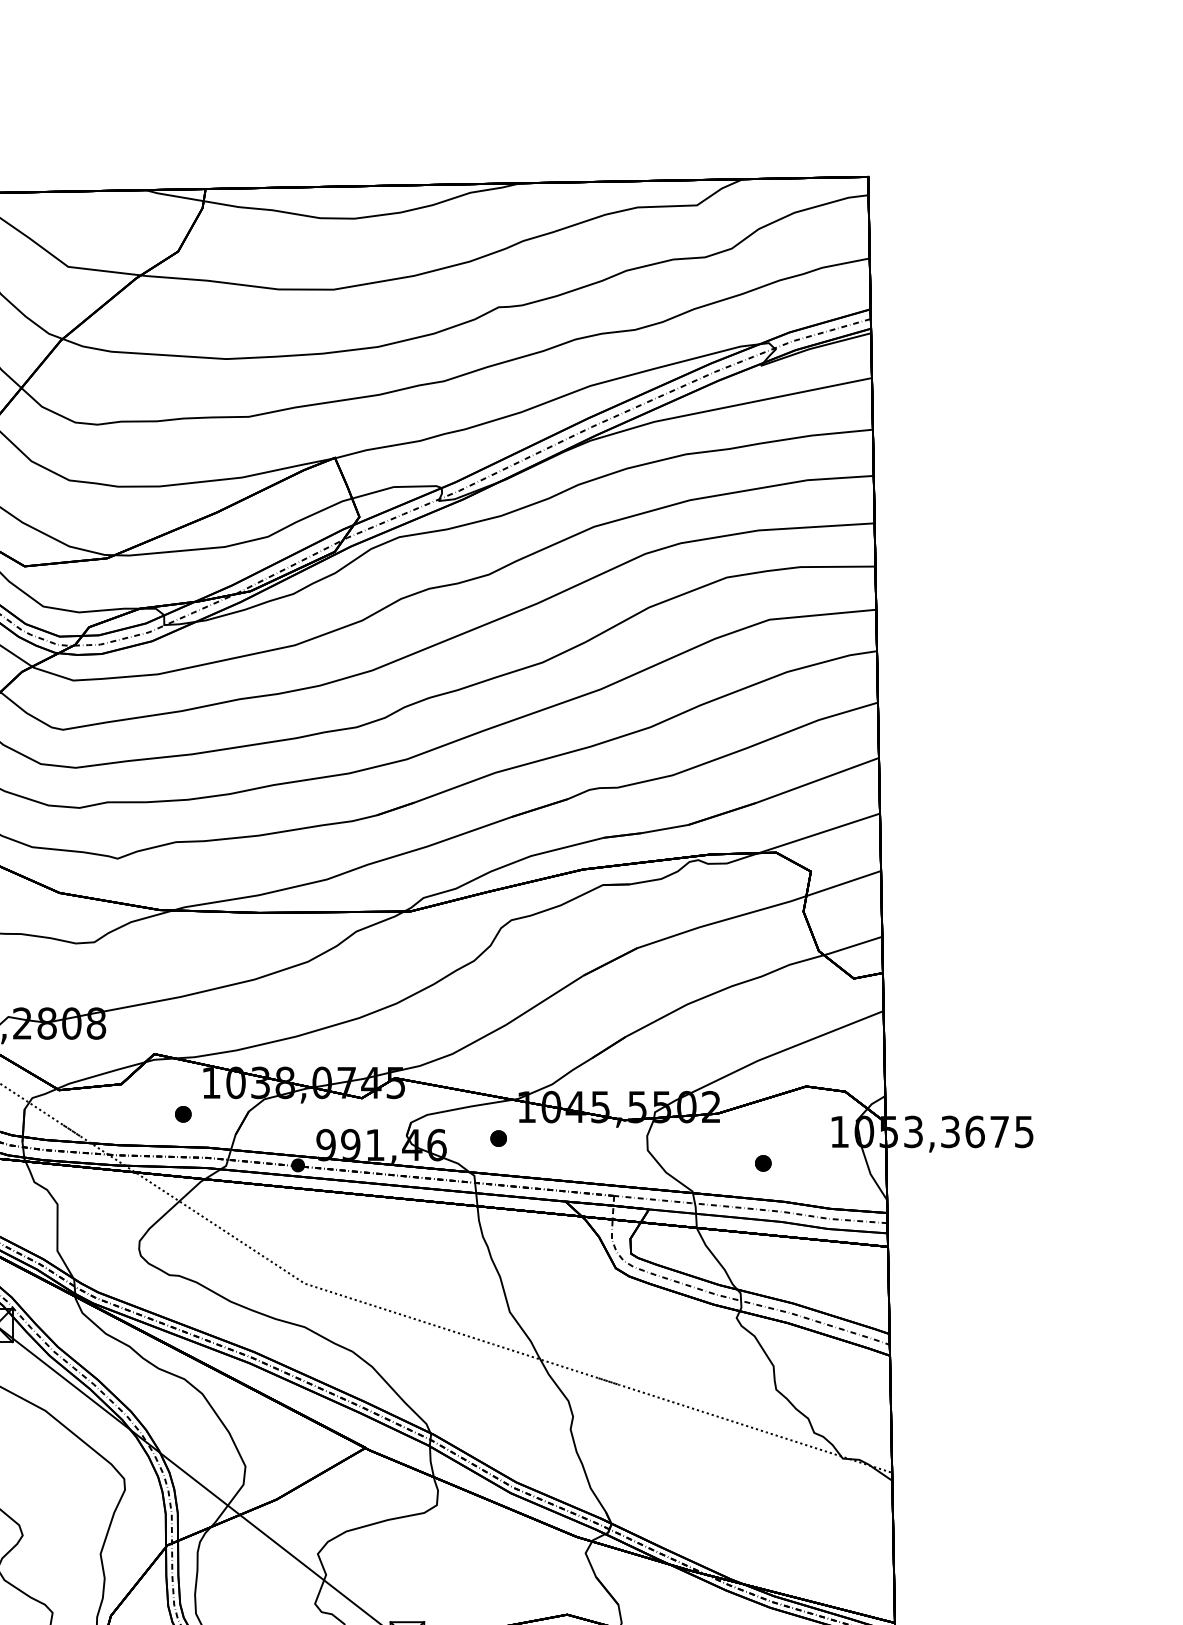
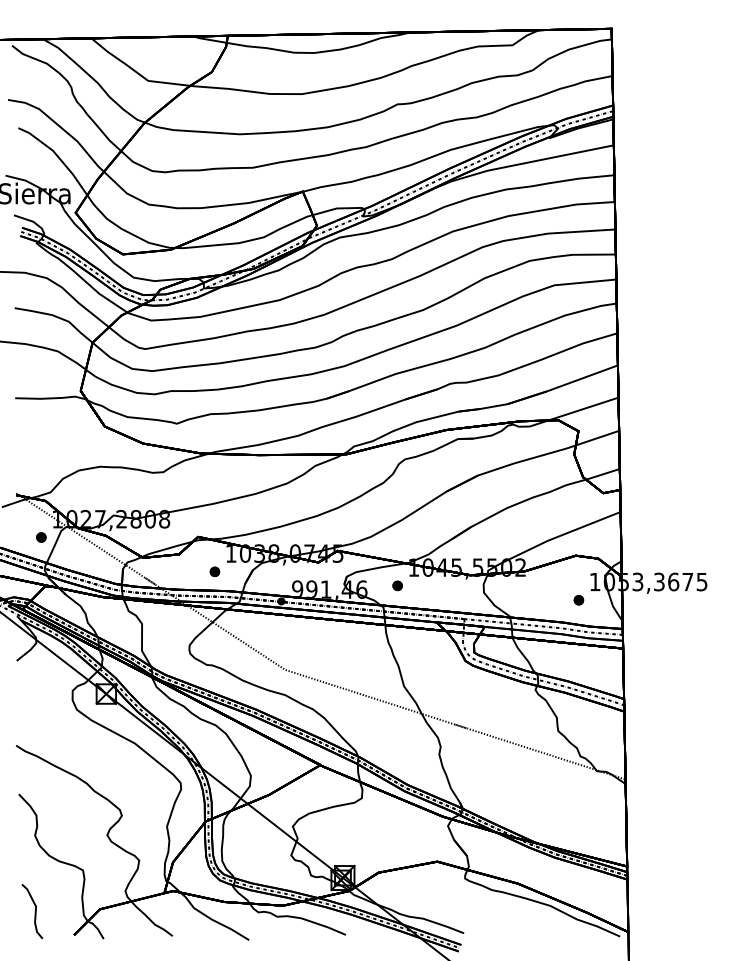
part: (762, 1163) -> (578, 600), moved

